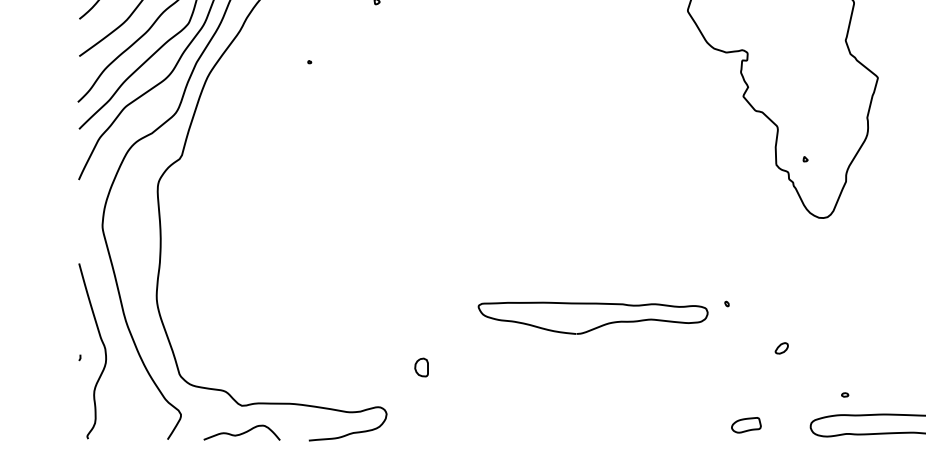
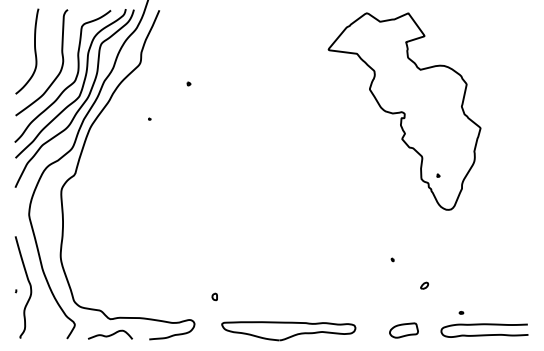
curve: (597, 325) -> (291, 335), moved
part: (420, 366) -> (214, 296), size x0.62
part: (745, 425) -> (403, 330), size x1.67

